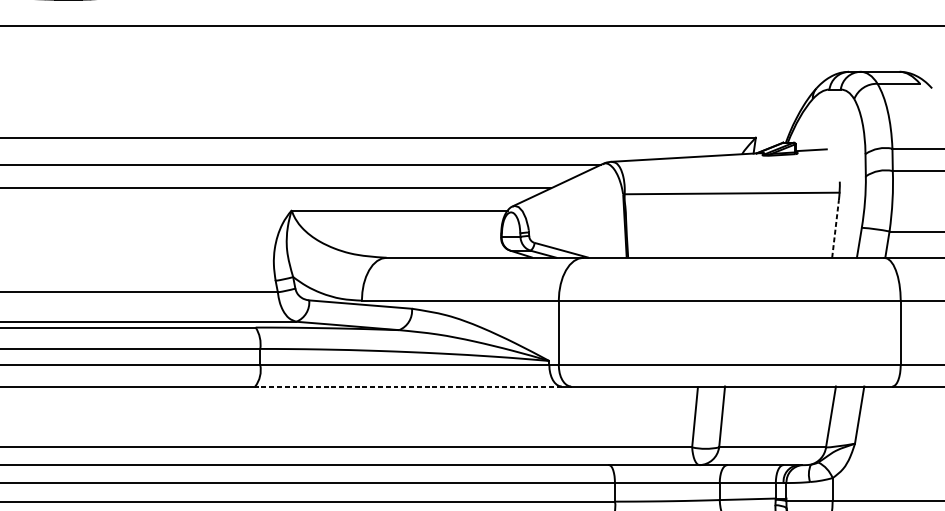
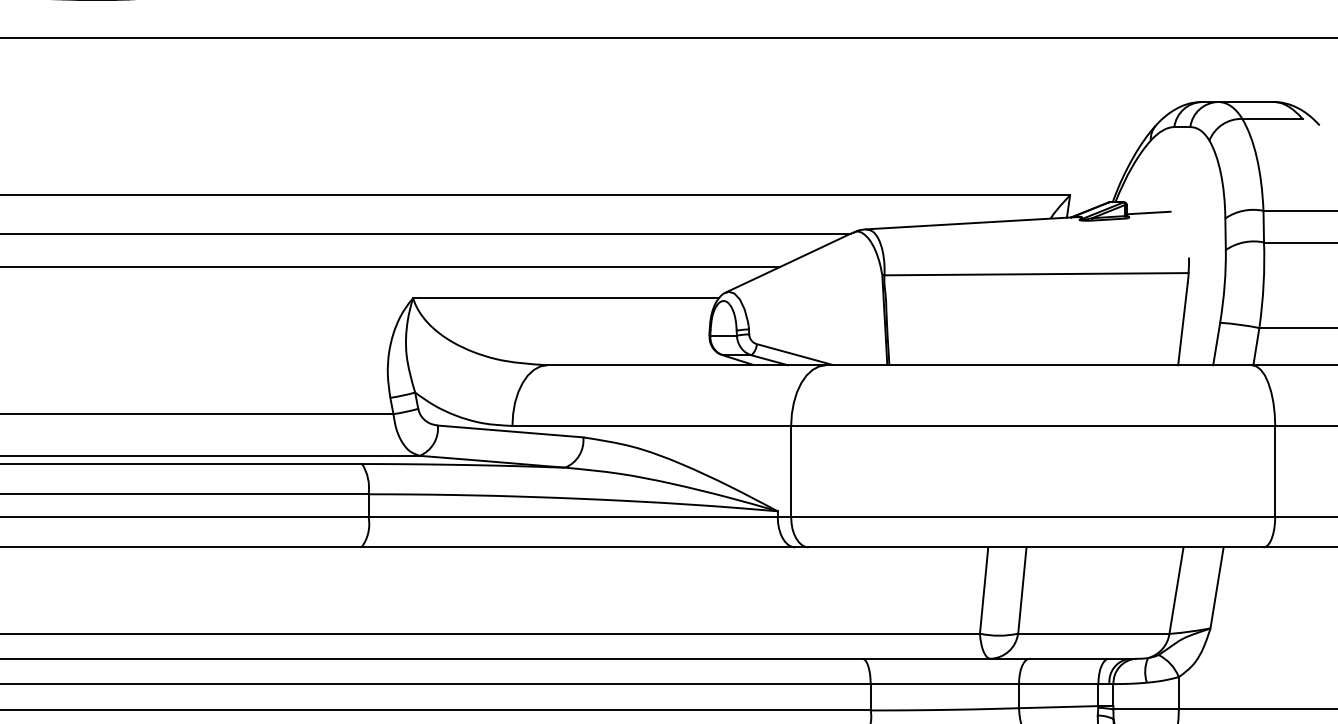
line: (835, 228) -> (1182, 323), dashed -> solid
line: (408, 386) -> (578, 547), dashed -> solid

